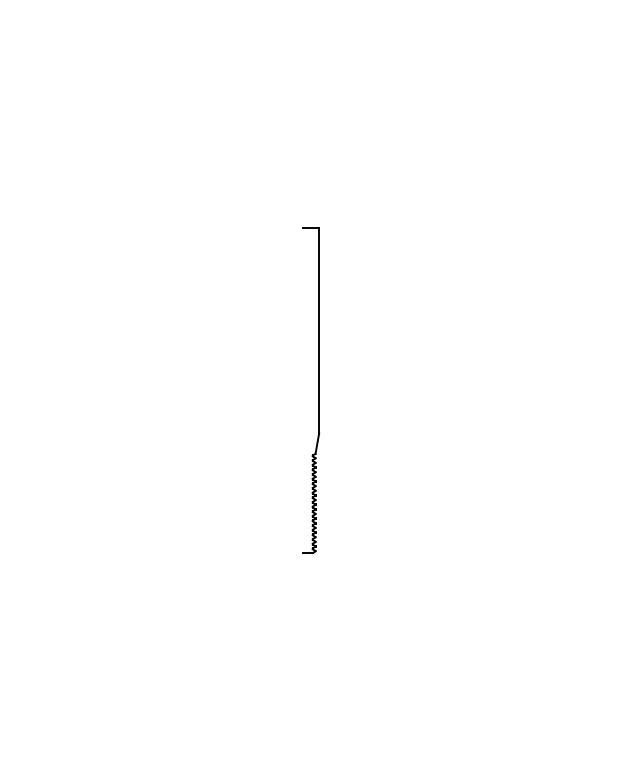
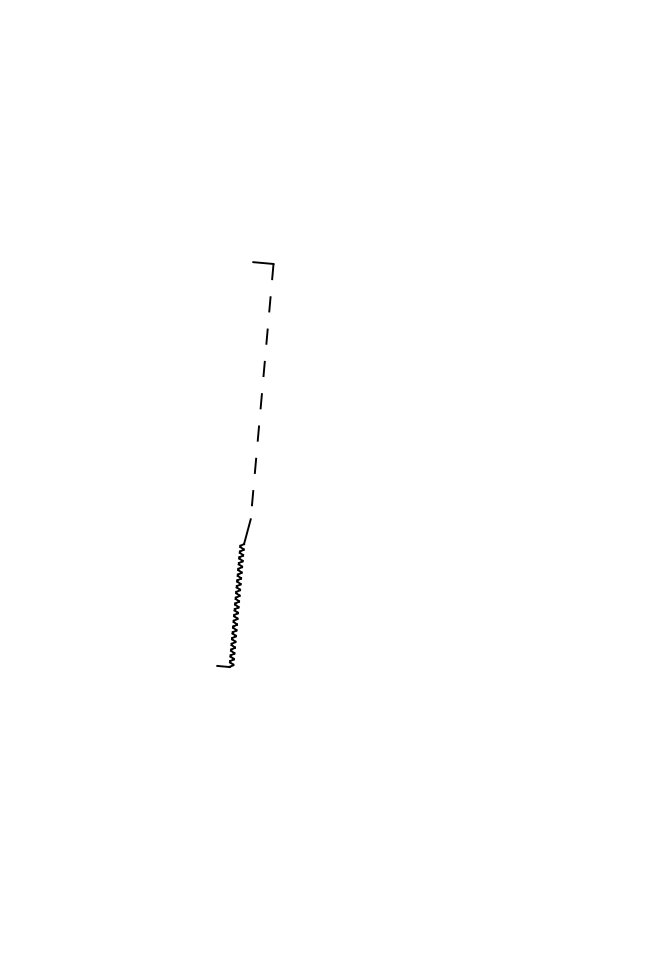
line: (319, 330) -> (262, 391), solid -> dashed

